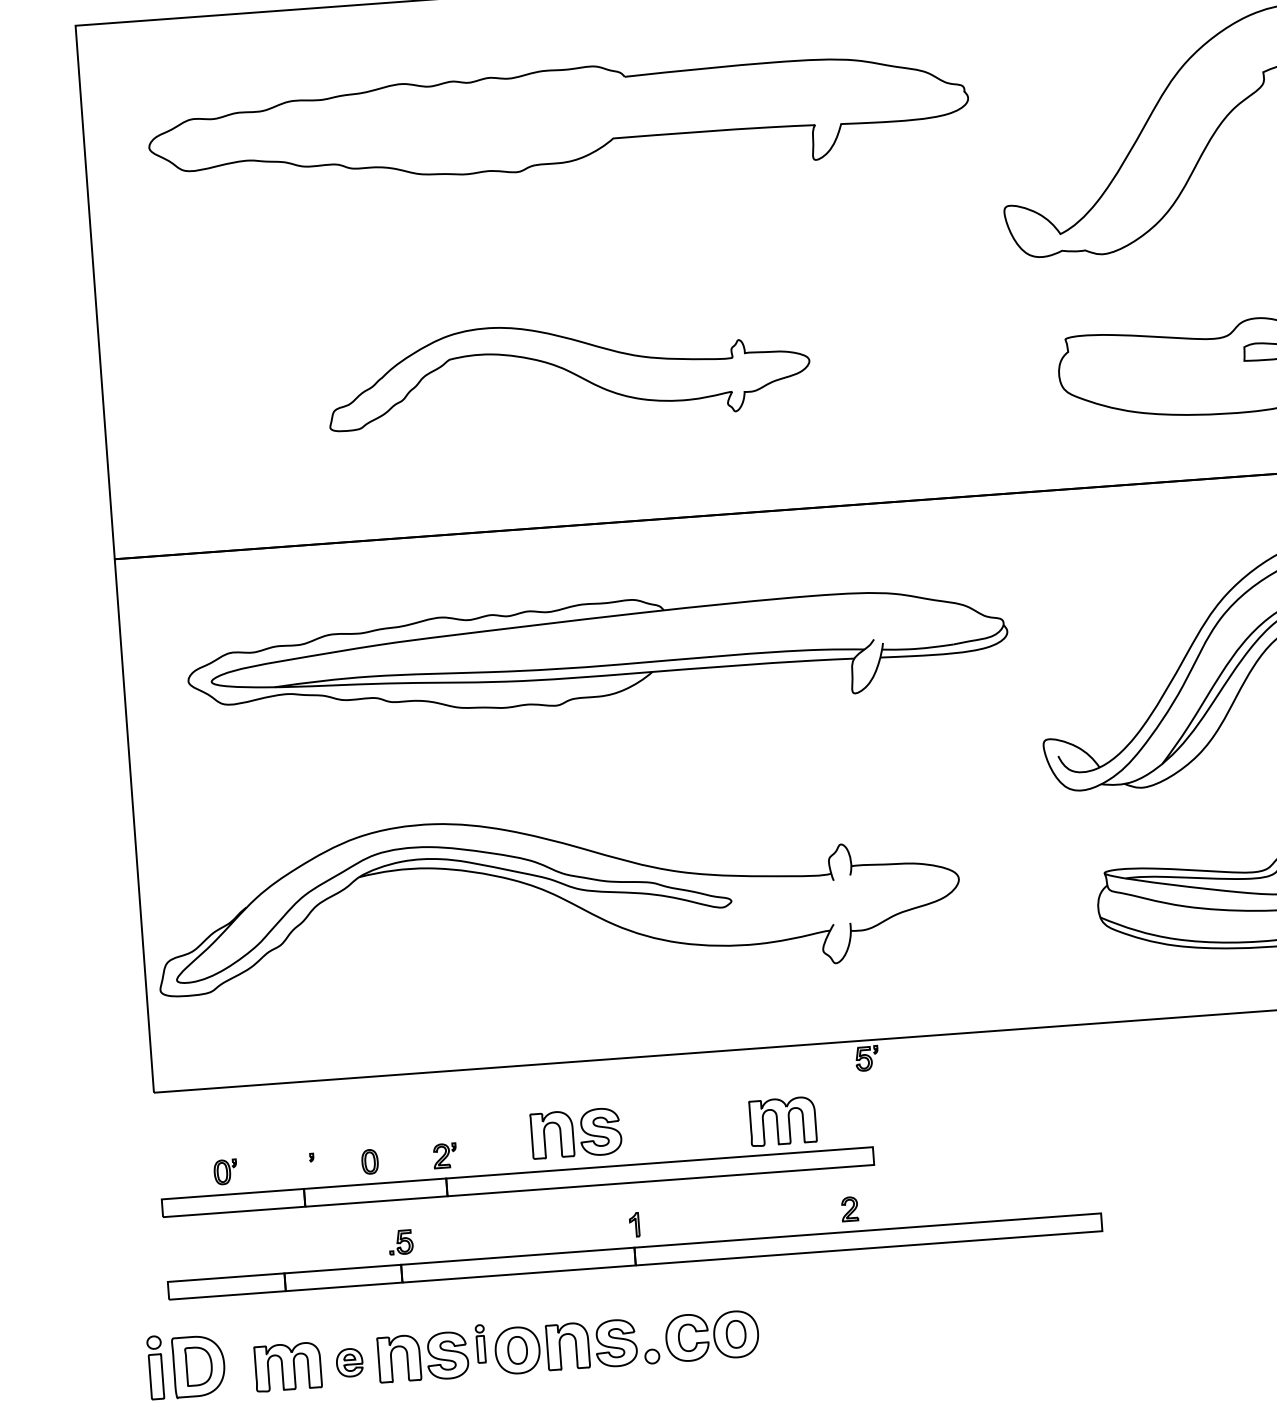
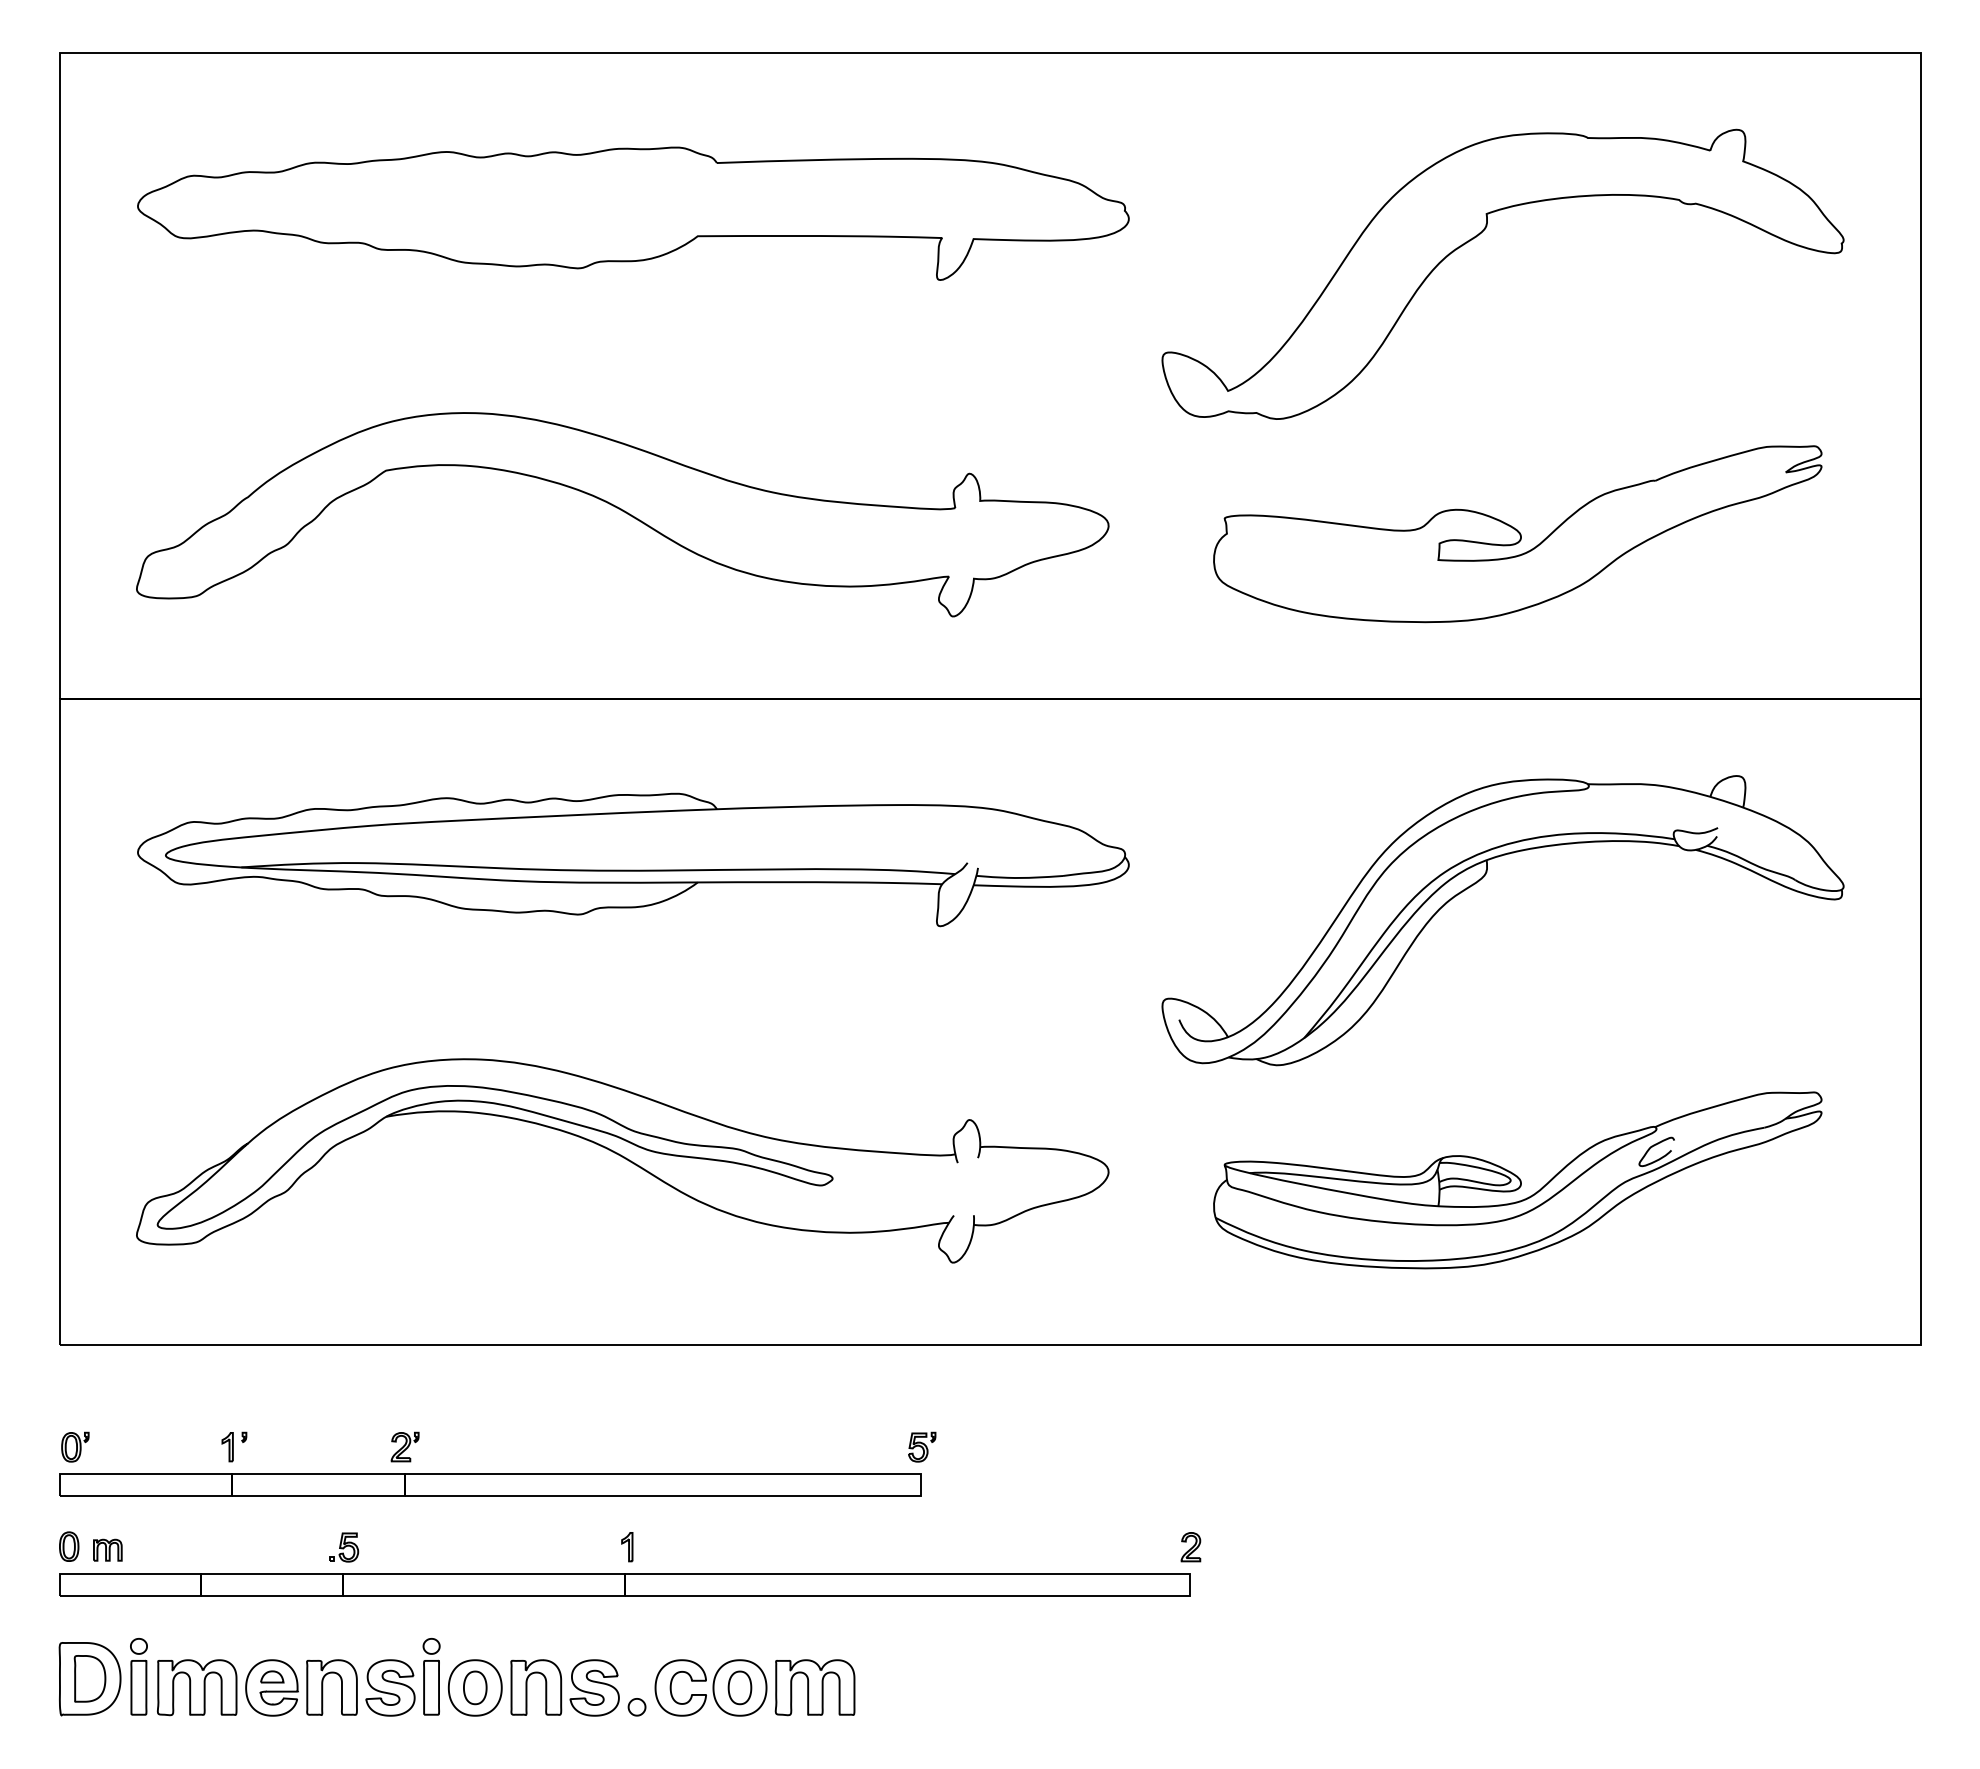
part: (568, 372) -> (622, 514), size x1.67
part: (556, 898) -> (622, 1160), moved
part: (867, 1057) -> (922, 1446), moved
part: (782, 1121) -> (814, 1687), moved
part: (575, 1133) -> (564, 1431), removed
part: (370, 1161) -> (69, 1546), moved
part: (298, 1166) -> (227, 1447), added
part: (225, 1171) -> (75, 1446), moved
part: (849, 1209) -> (1190, 1547), moved
part: (205, 1258) -> (107, 1549), added
part: (480, 1343) -> (431, 1676), size x1.67
part: (349, 1362) -> (271, 1687), size x1.67
part: (155, 1367) -> (138, 1676), moved

